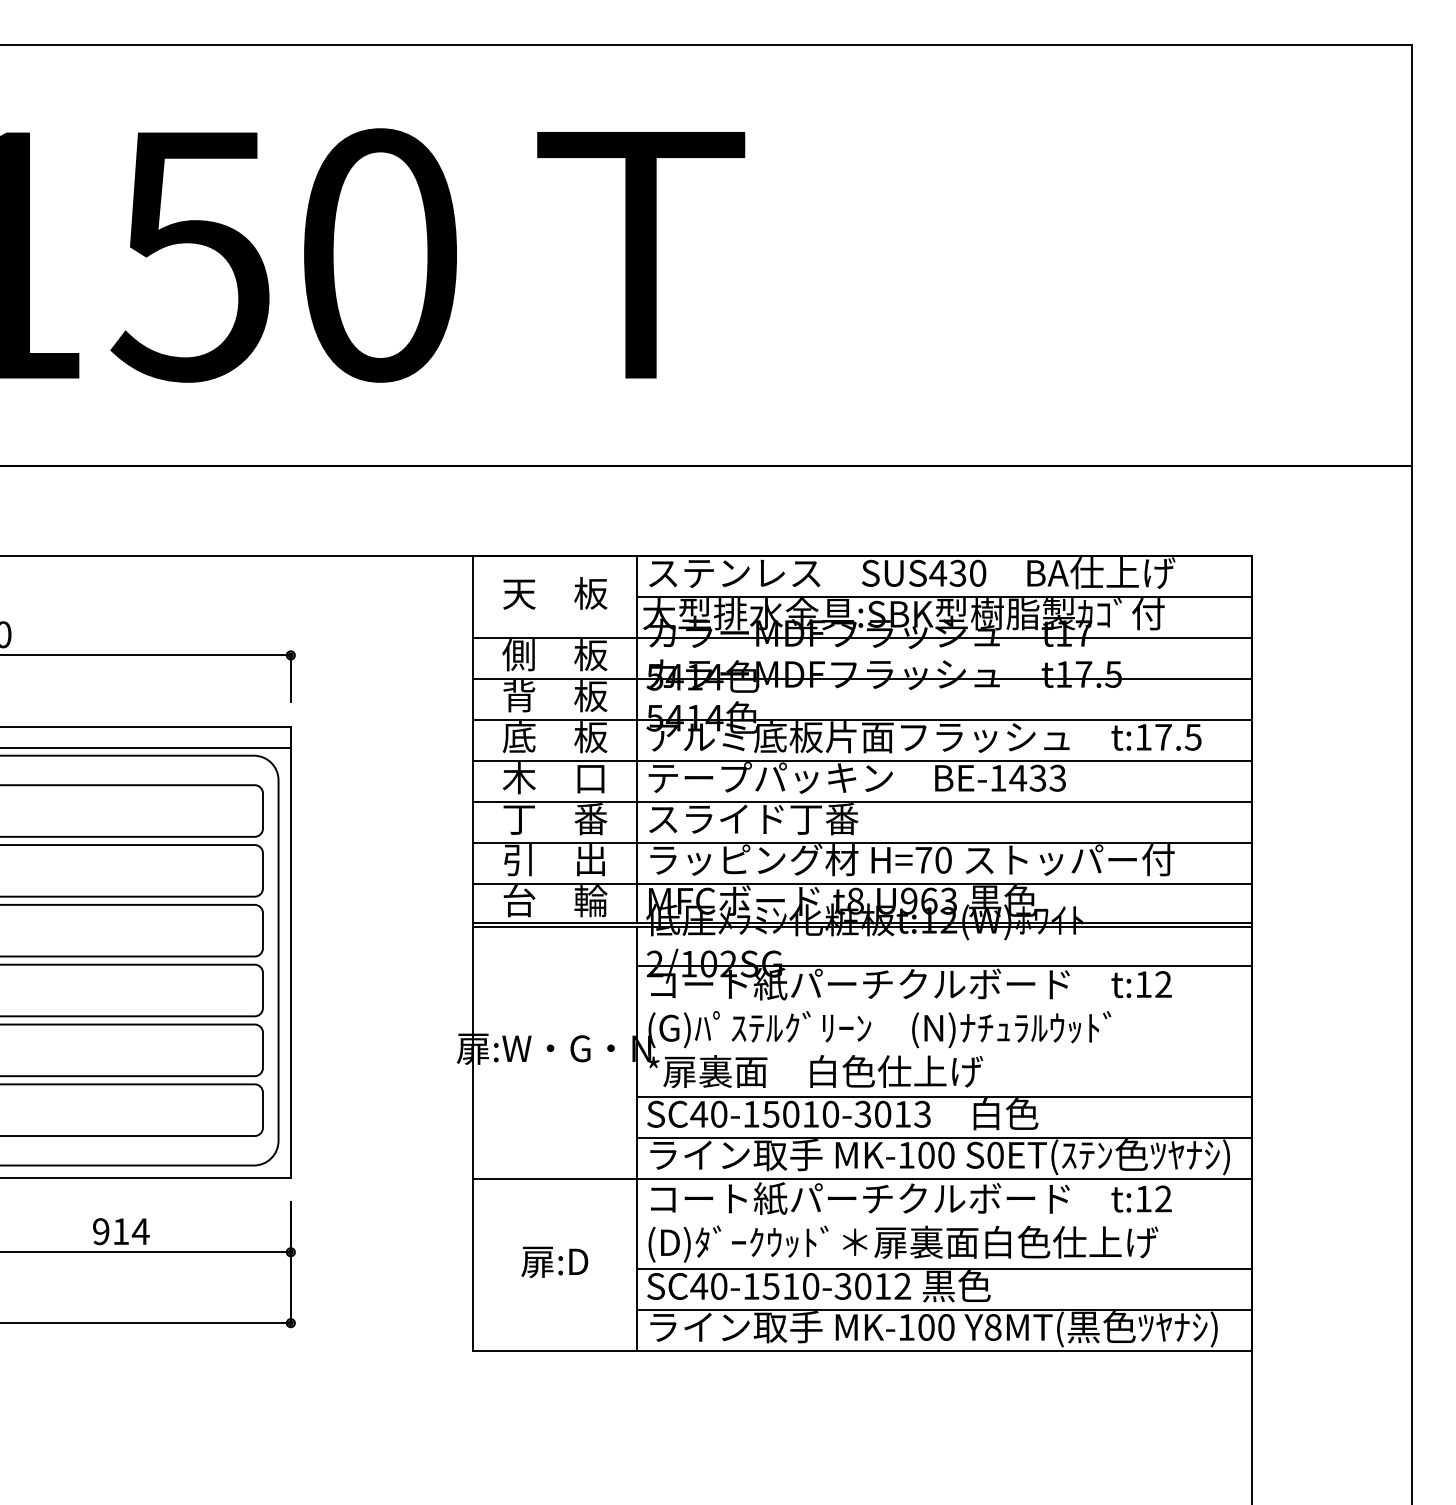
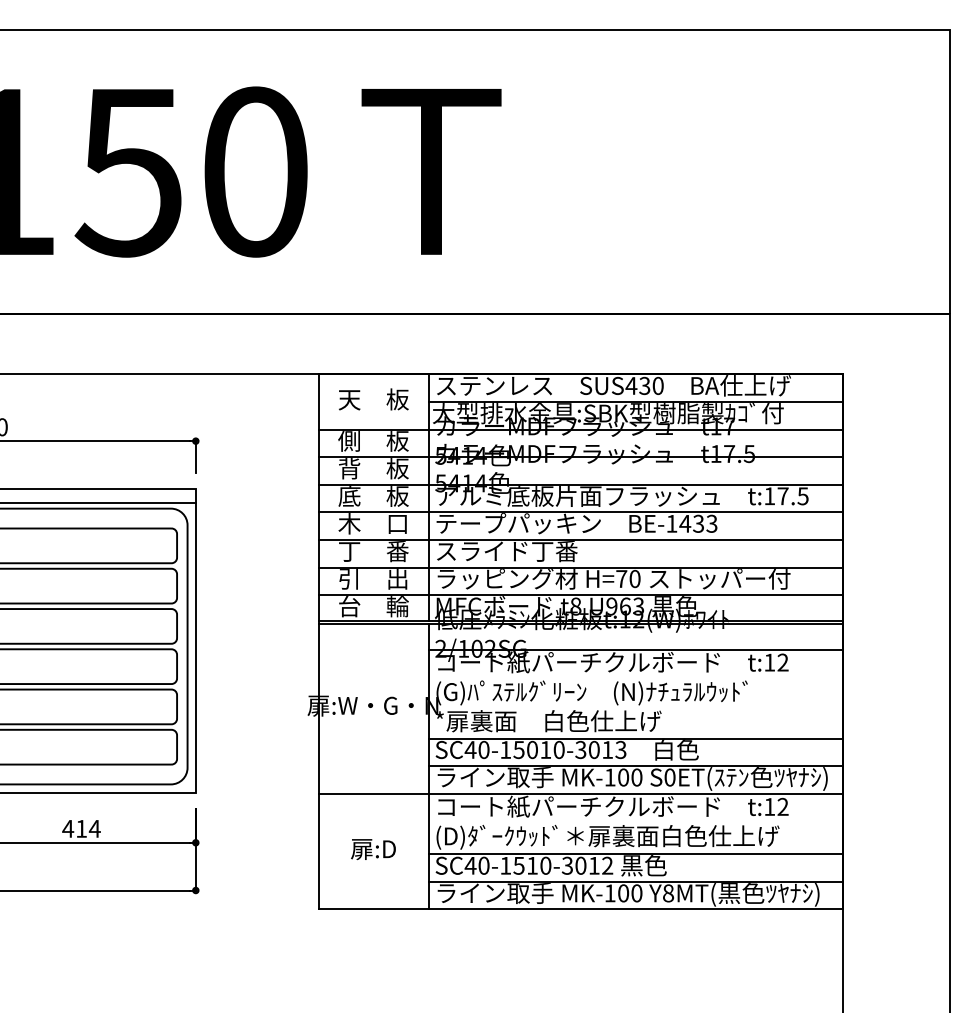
text: (101, 1231) -> (68, 828), 914 -> 414

